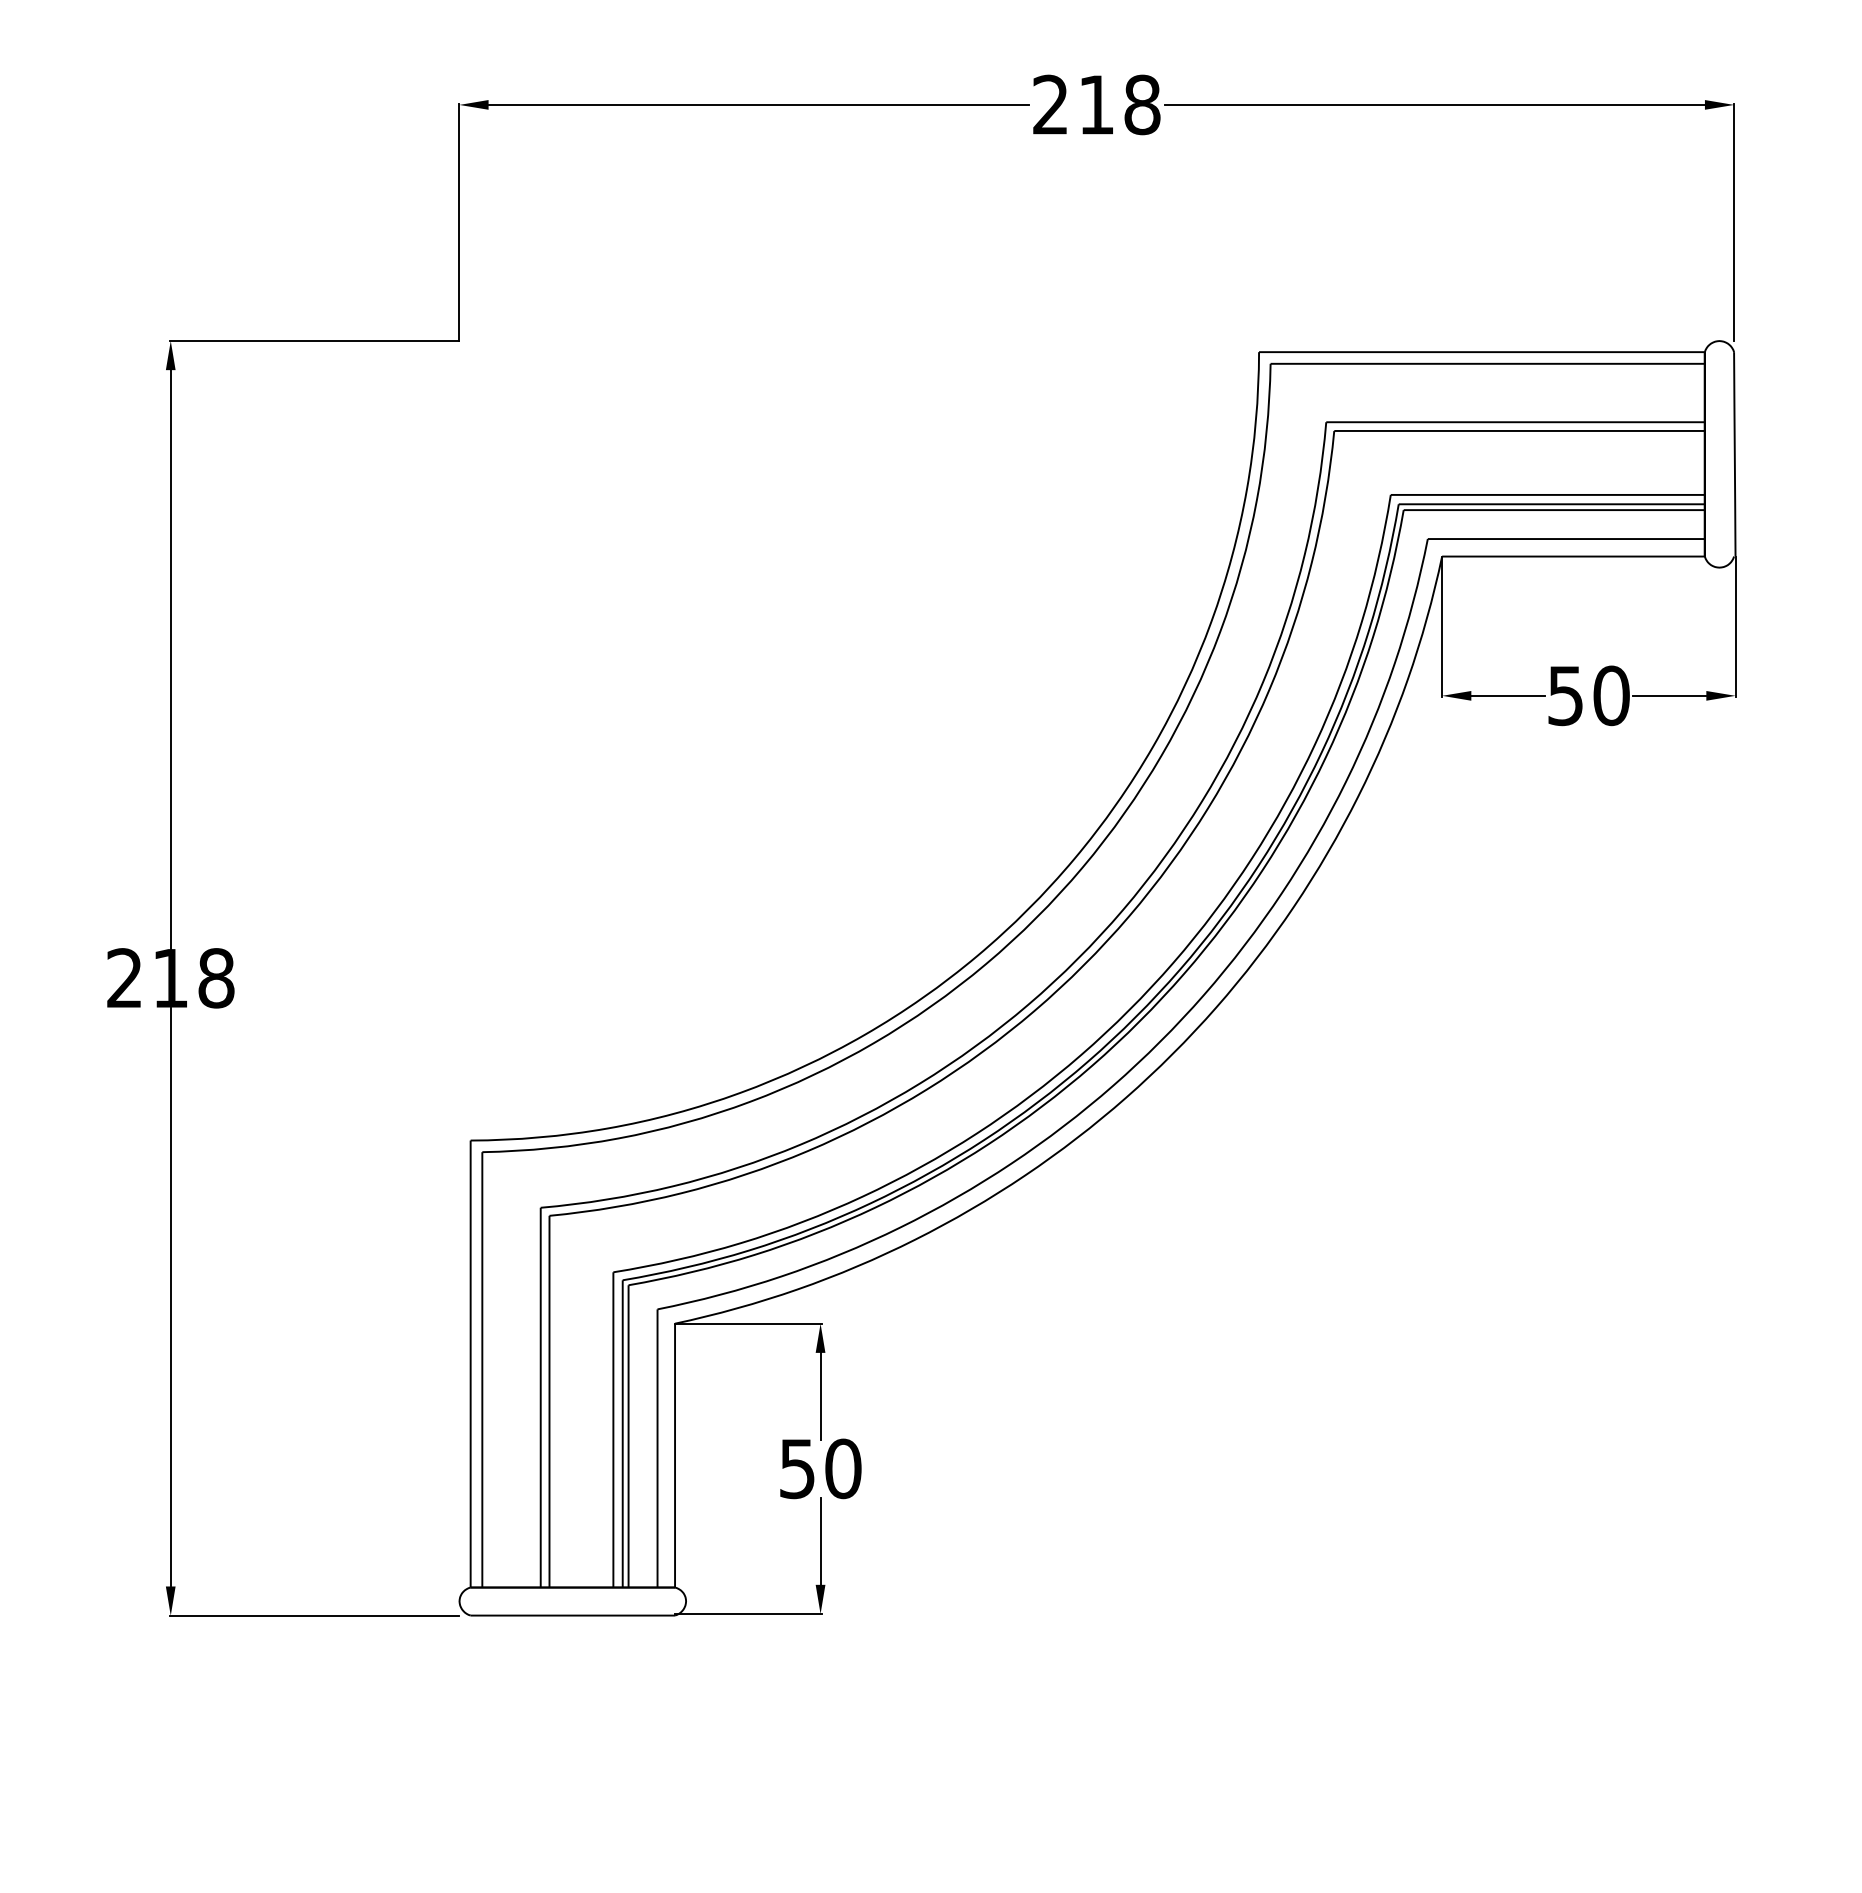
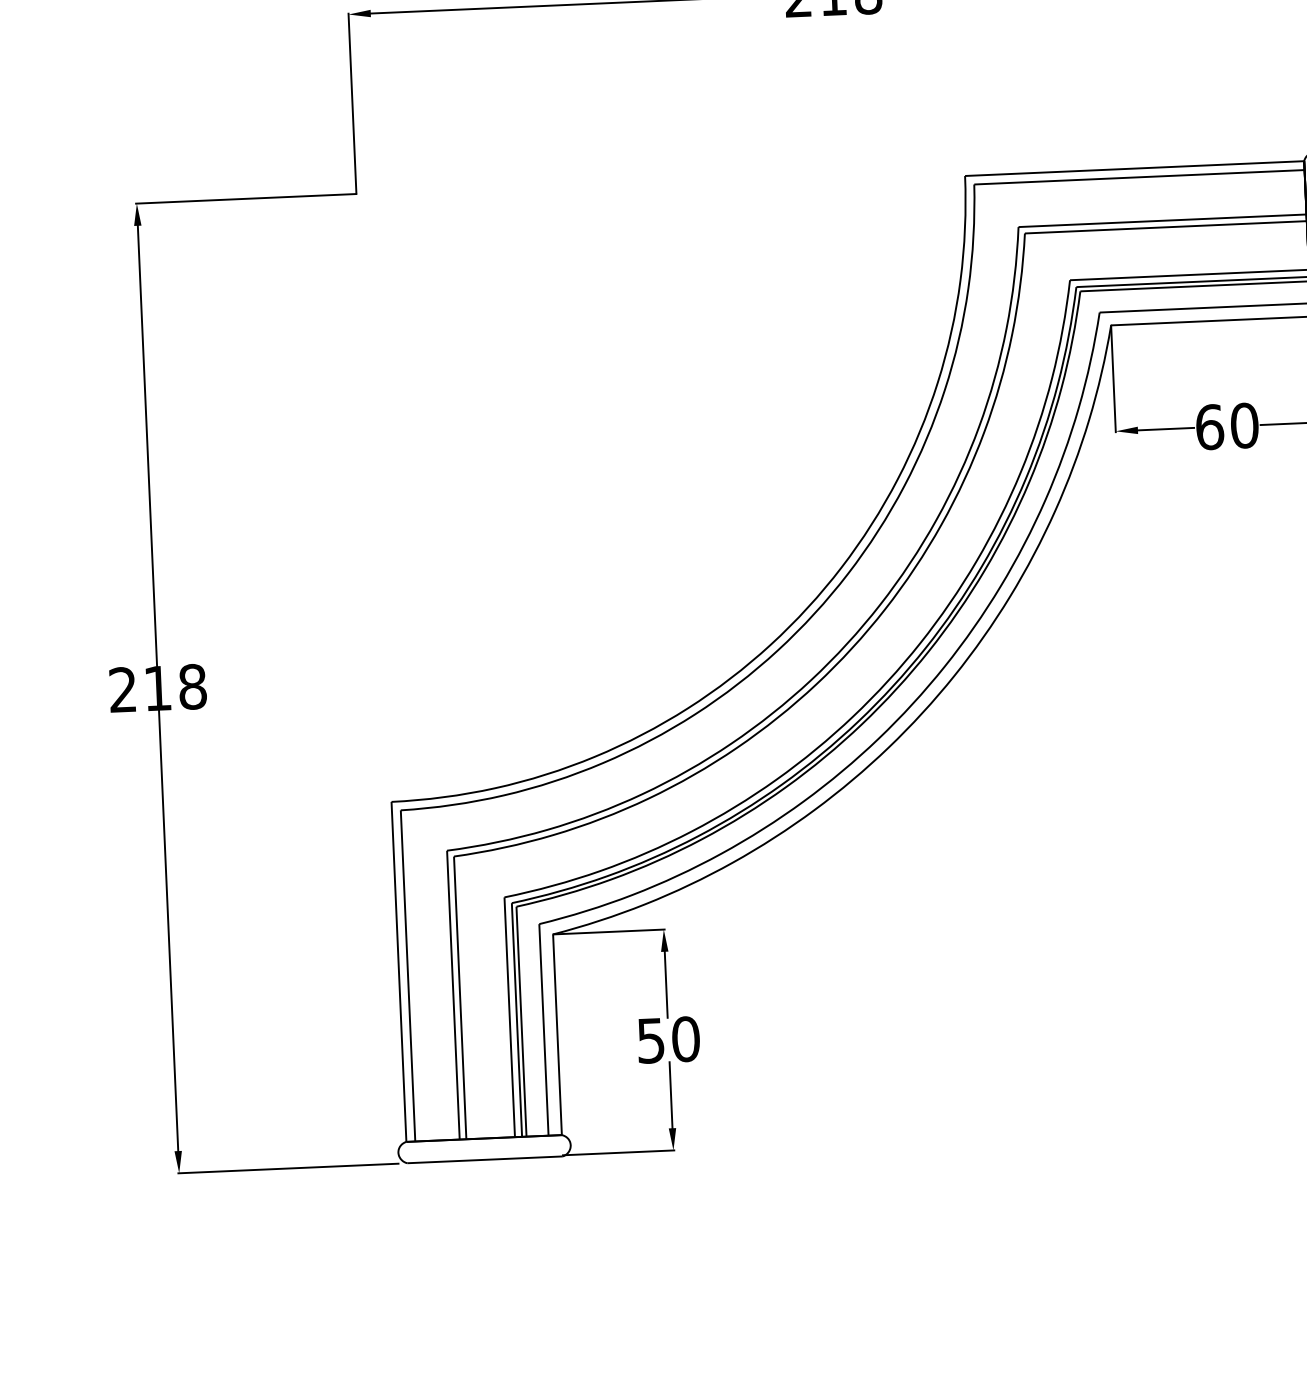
text: (1566, 695) -> (1210, 426), 50 -> 60

